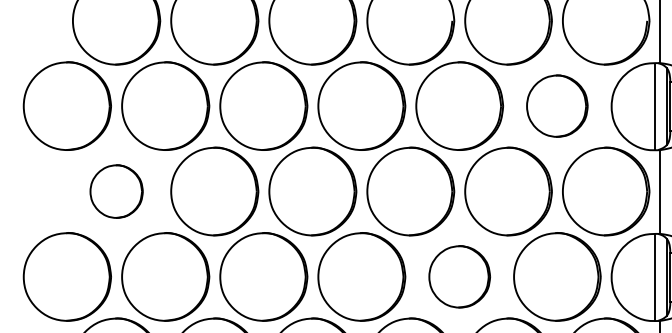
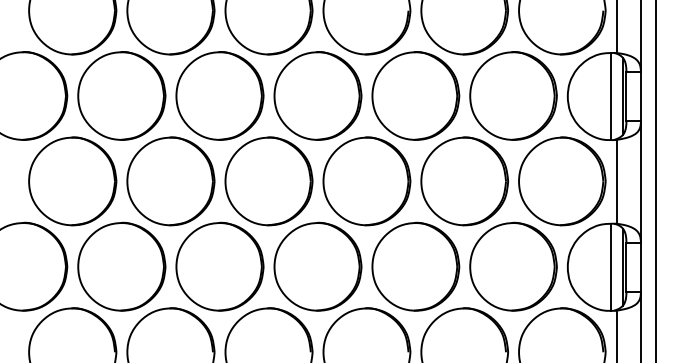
part: (557, 105) -> (513, 95), size x1.43
part: (116, 191) -> (72, 181), size x1.67
part: (459, 276) -> (415, 266), size x1.43

